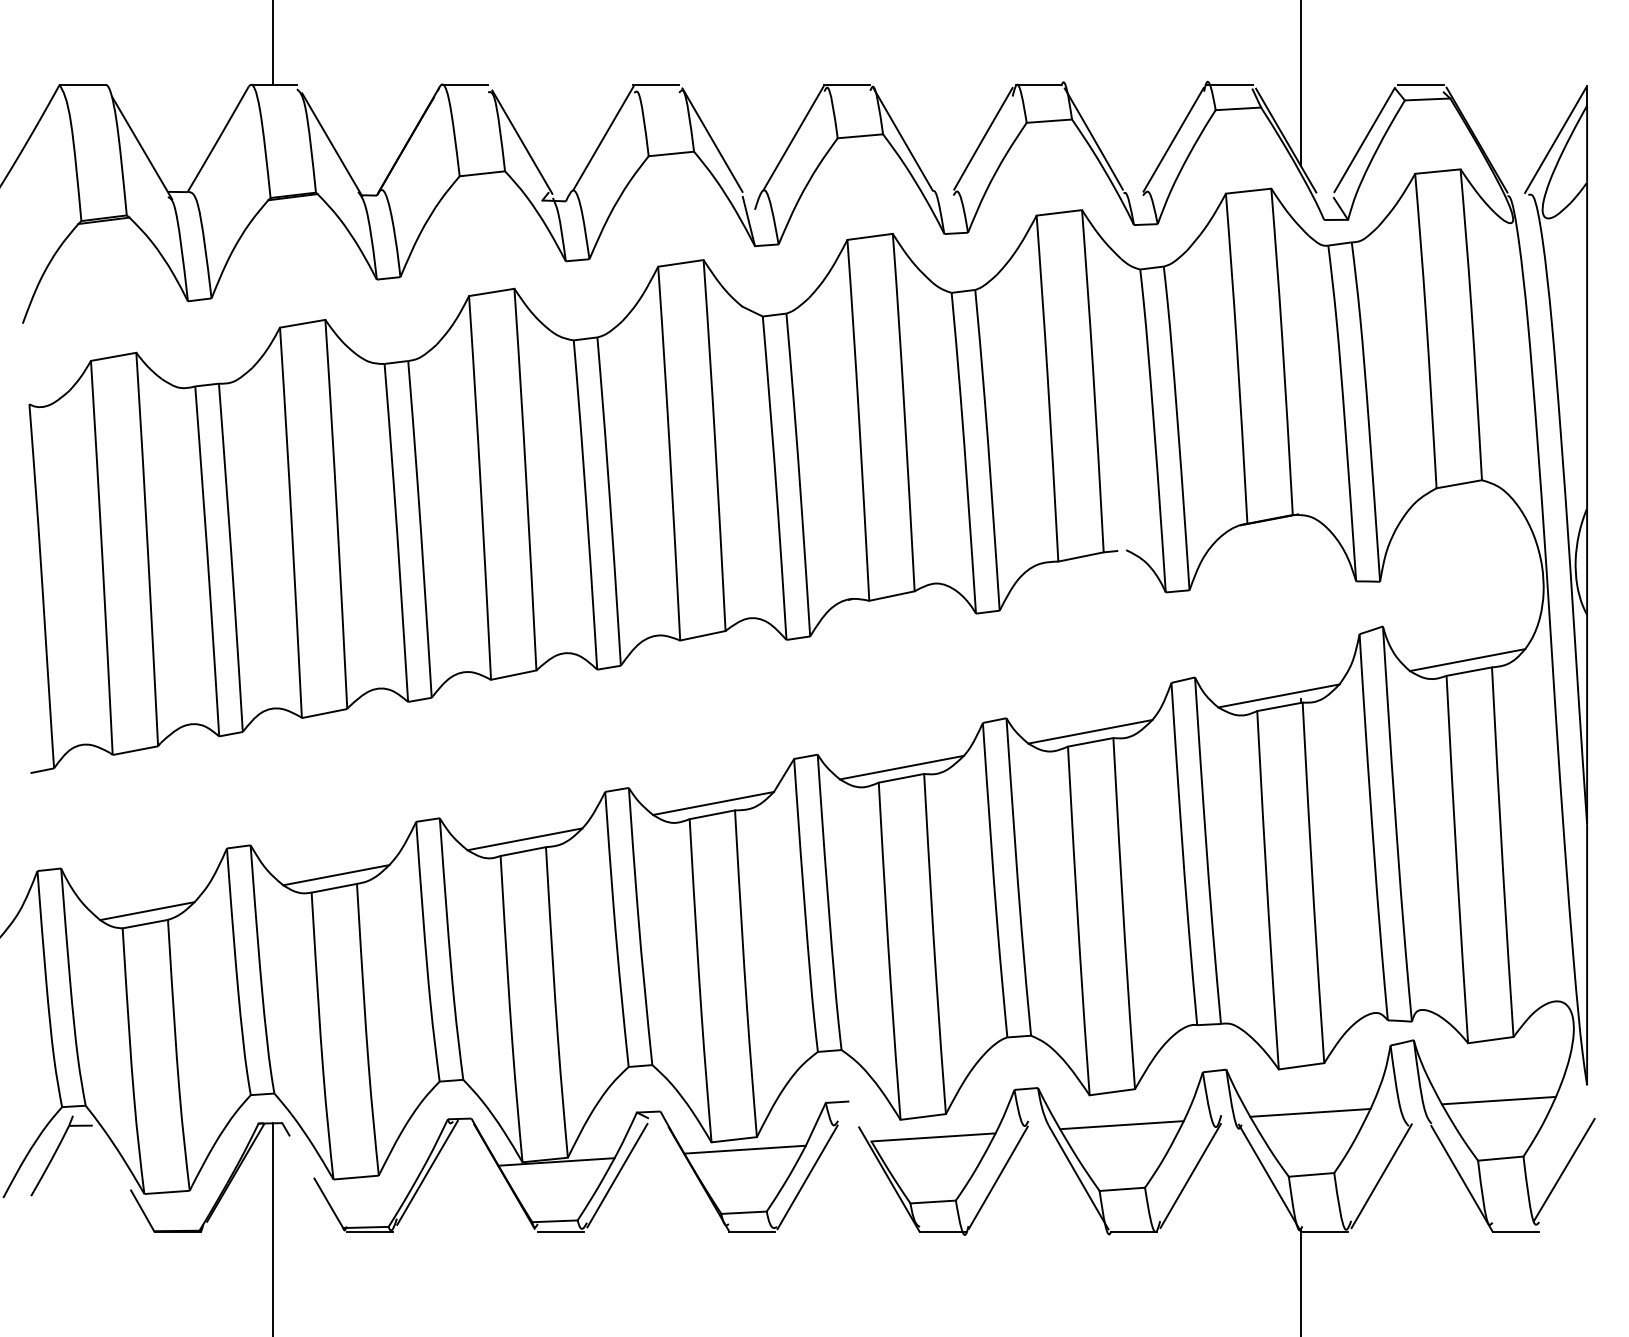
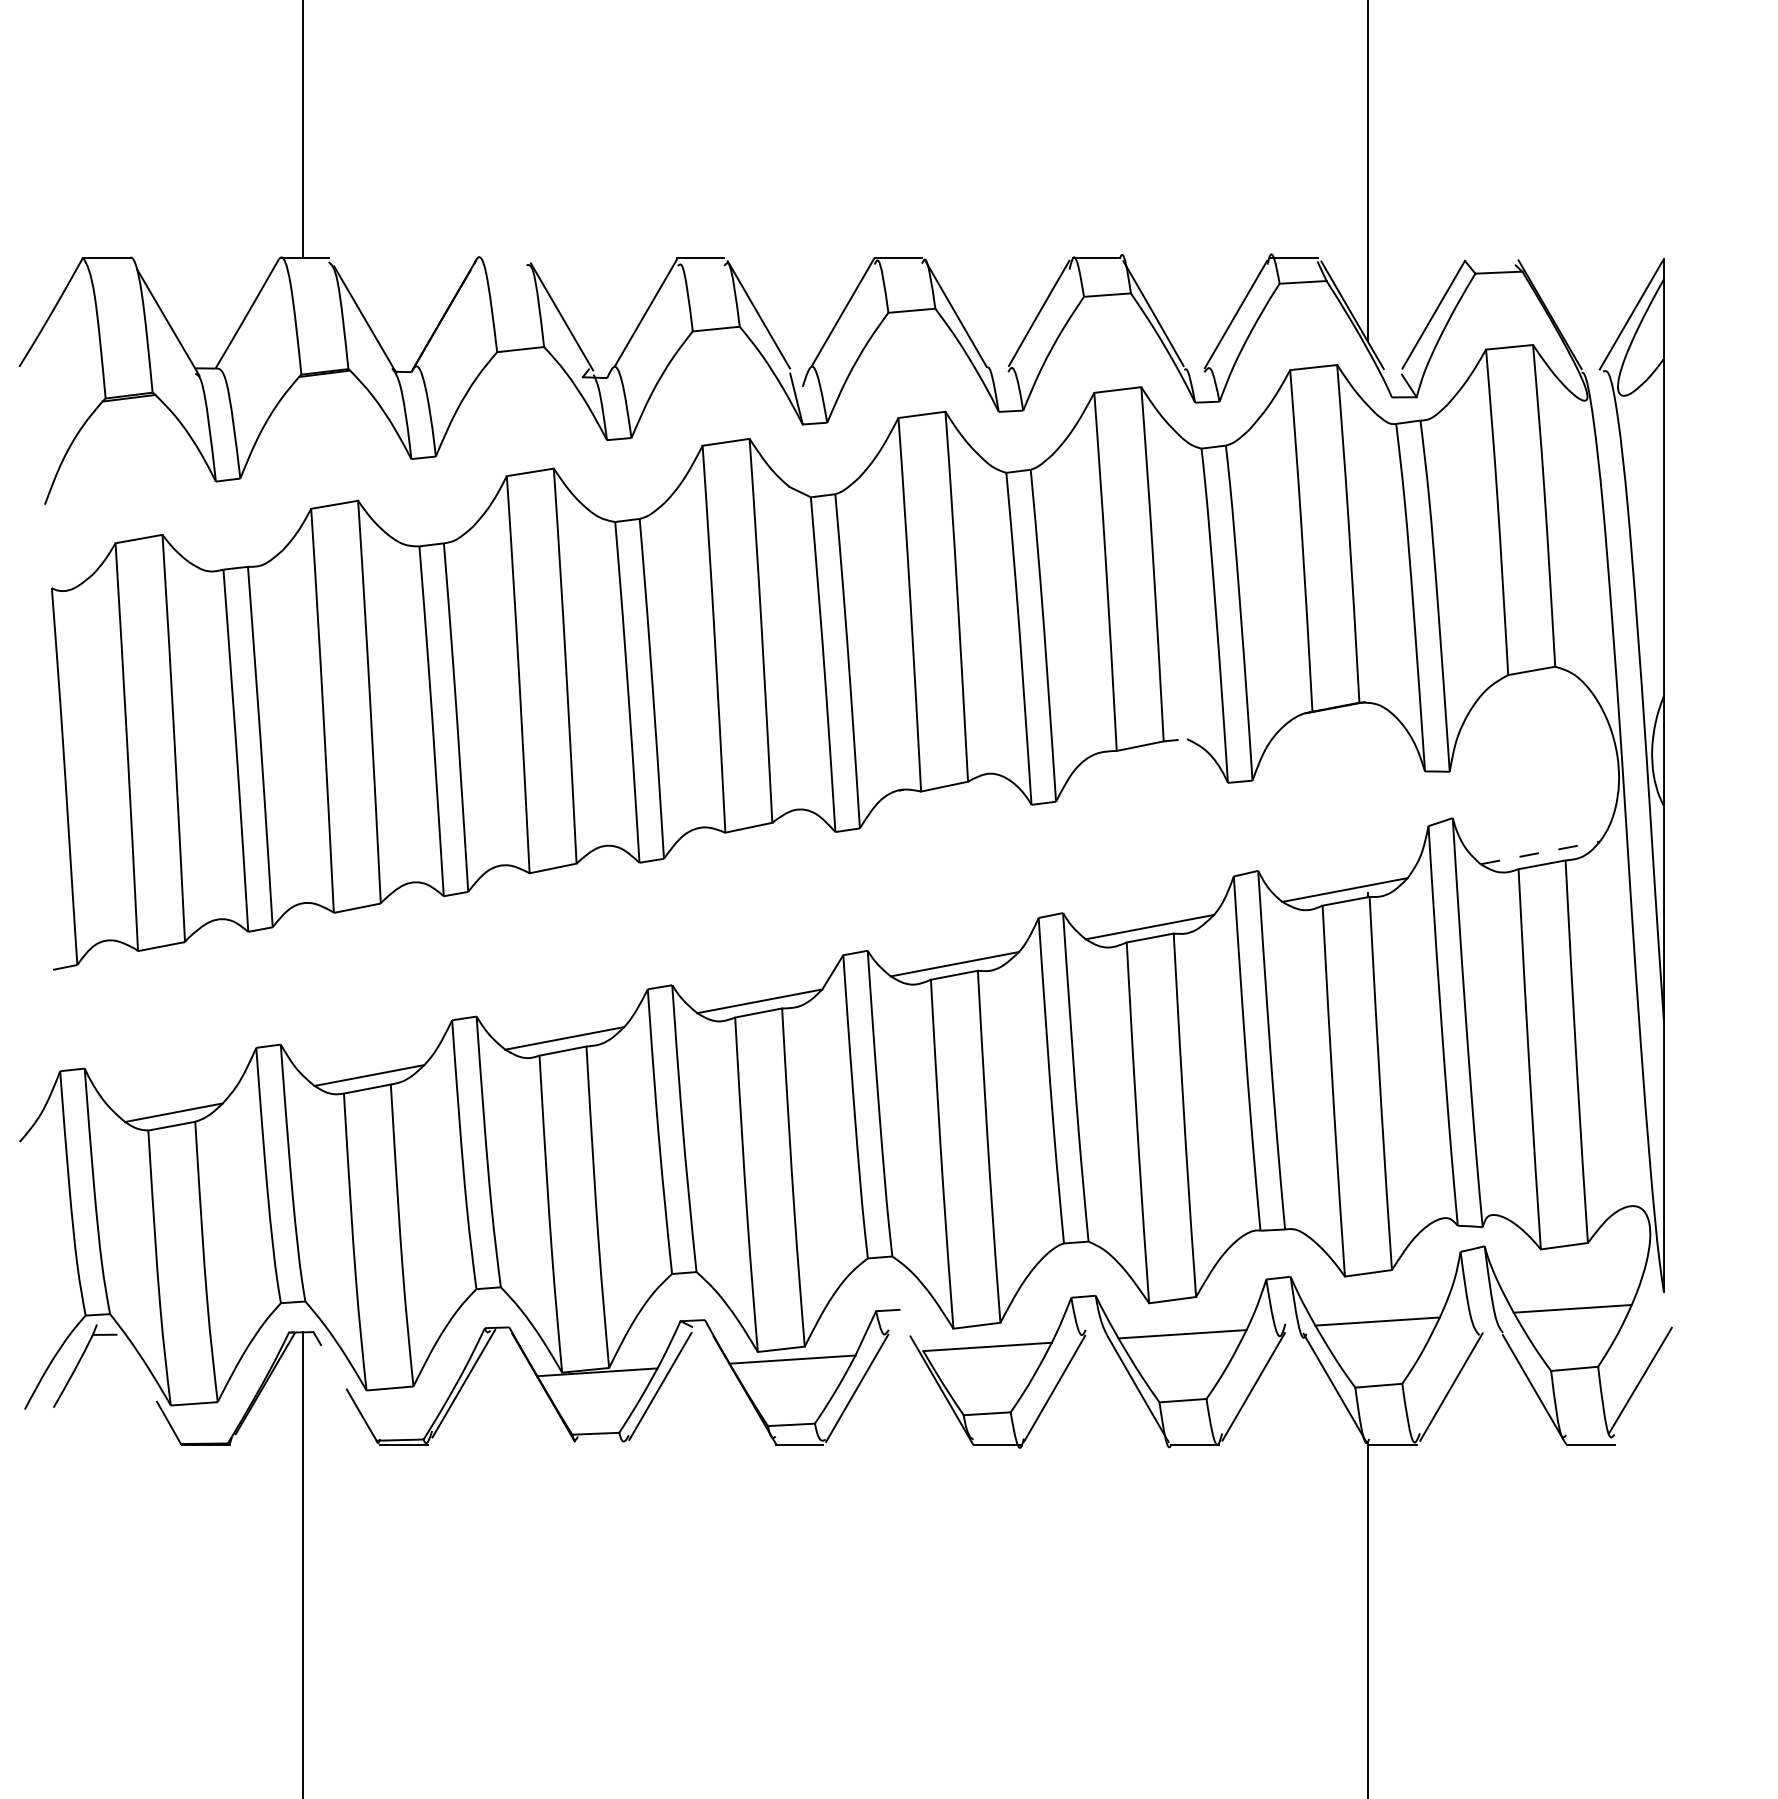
line: (464, 84) -> (502, 257), removed
line: (1420, 84) -> (1491, 257), removed
line: (1467, 659) -> (1540, 852), solid -> dashed
line: (560, 1231) -> (601, 1444), removed

